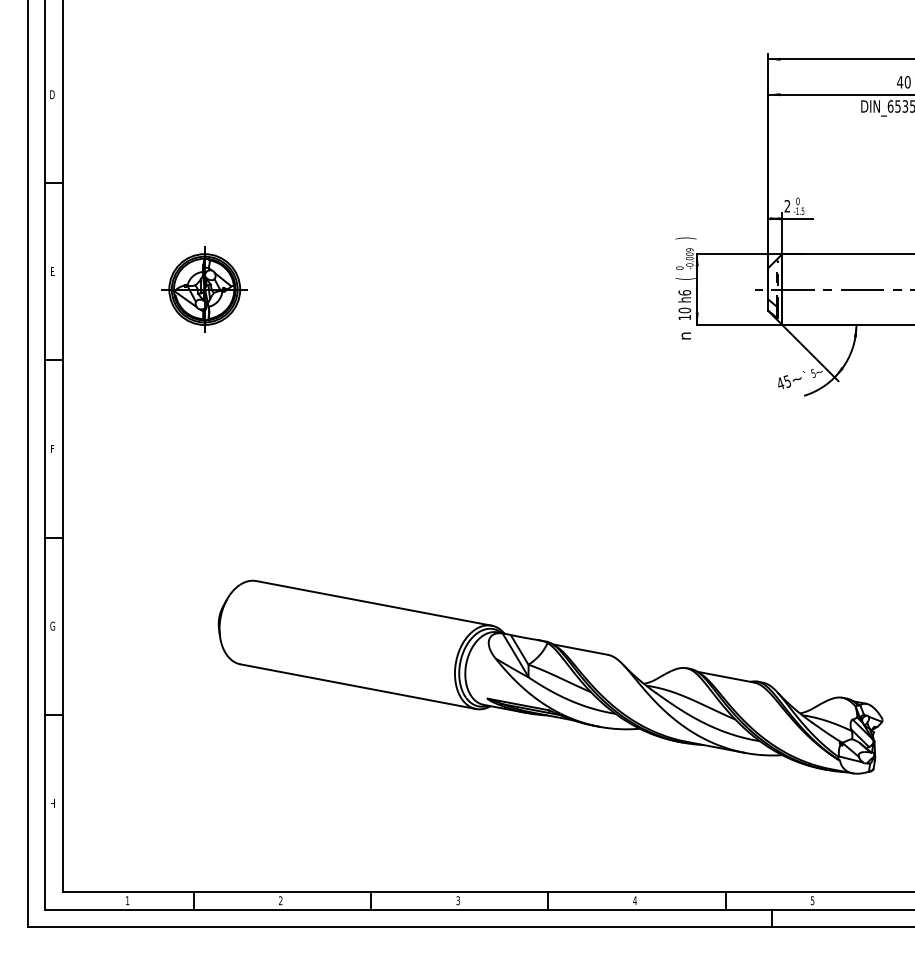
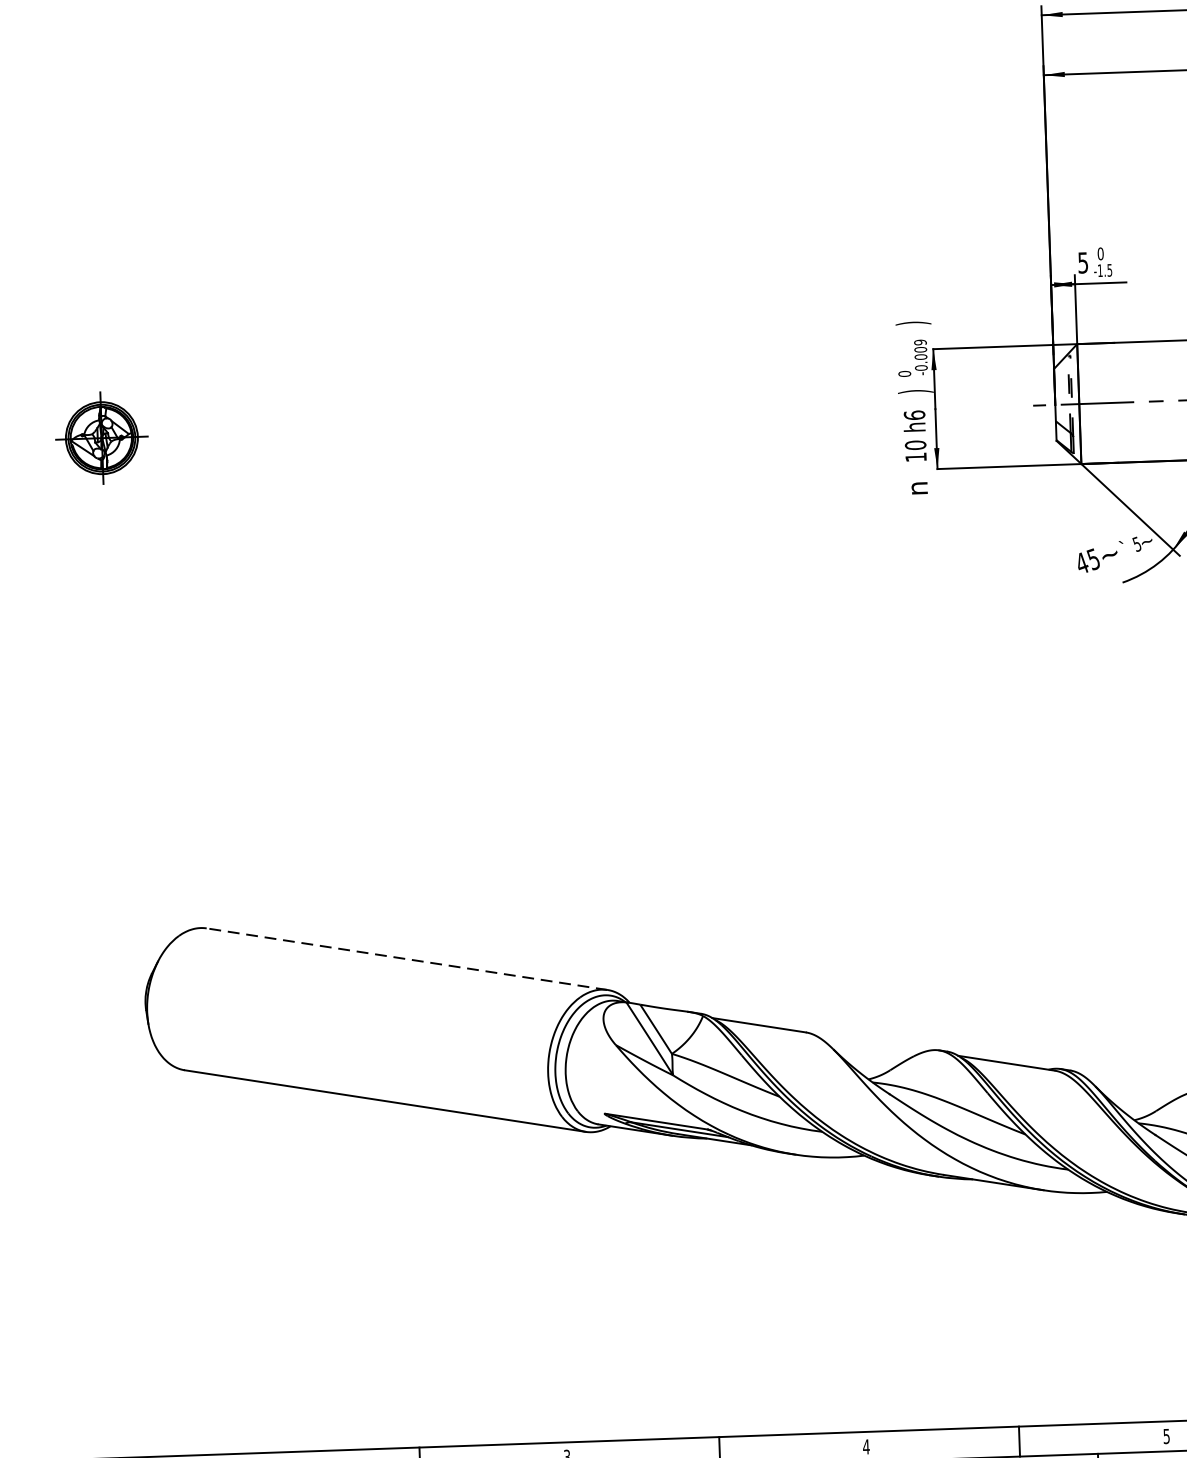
text: (787, 206) -> (1083, 263), 2 -> 5
text: (685, 278) -> (914, 391), ( -> )
part: (204, 289) -> (101, 438), size x0.6
line: (374, 603) -> (407, 959), solid -> dashed

